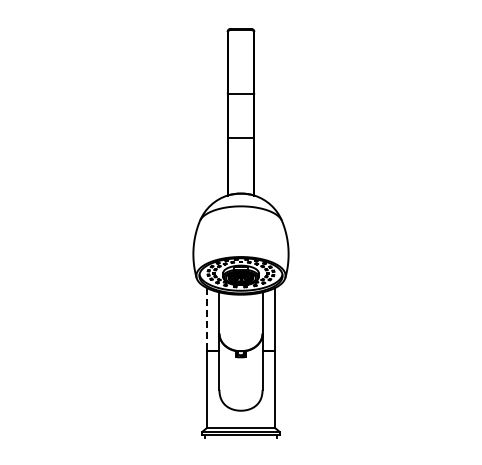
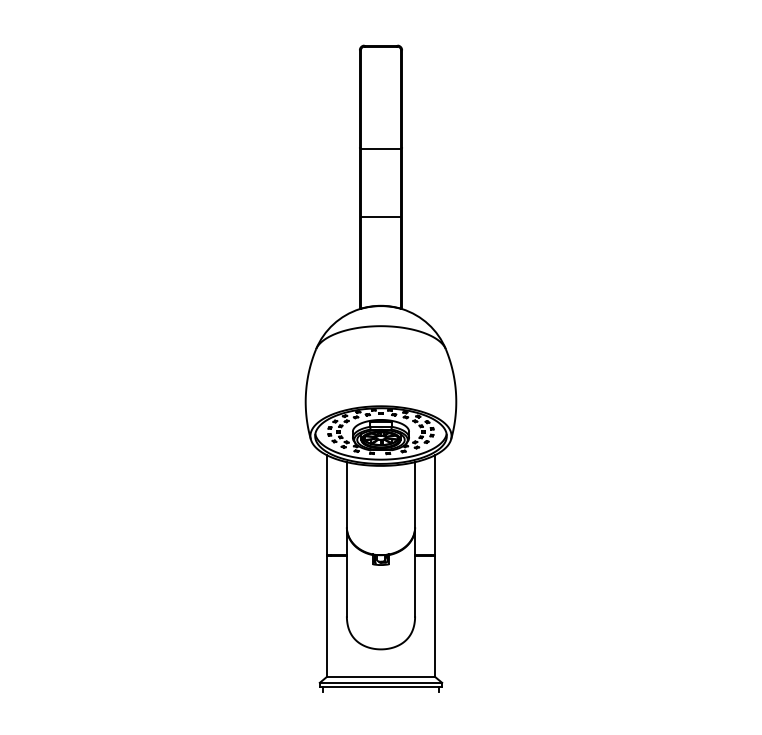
line: (206, 319) -> (326, 505), dashed -> solid

